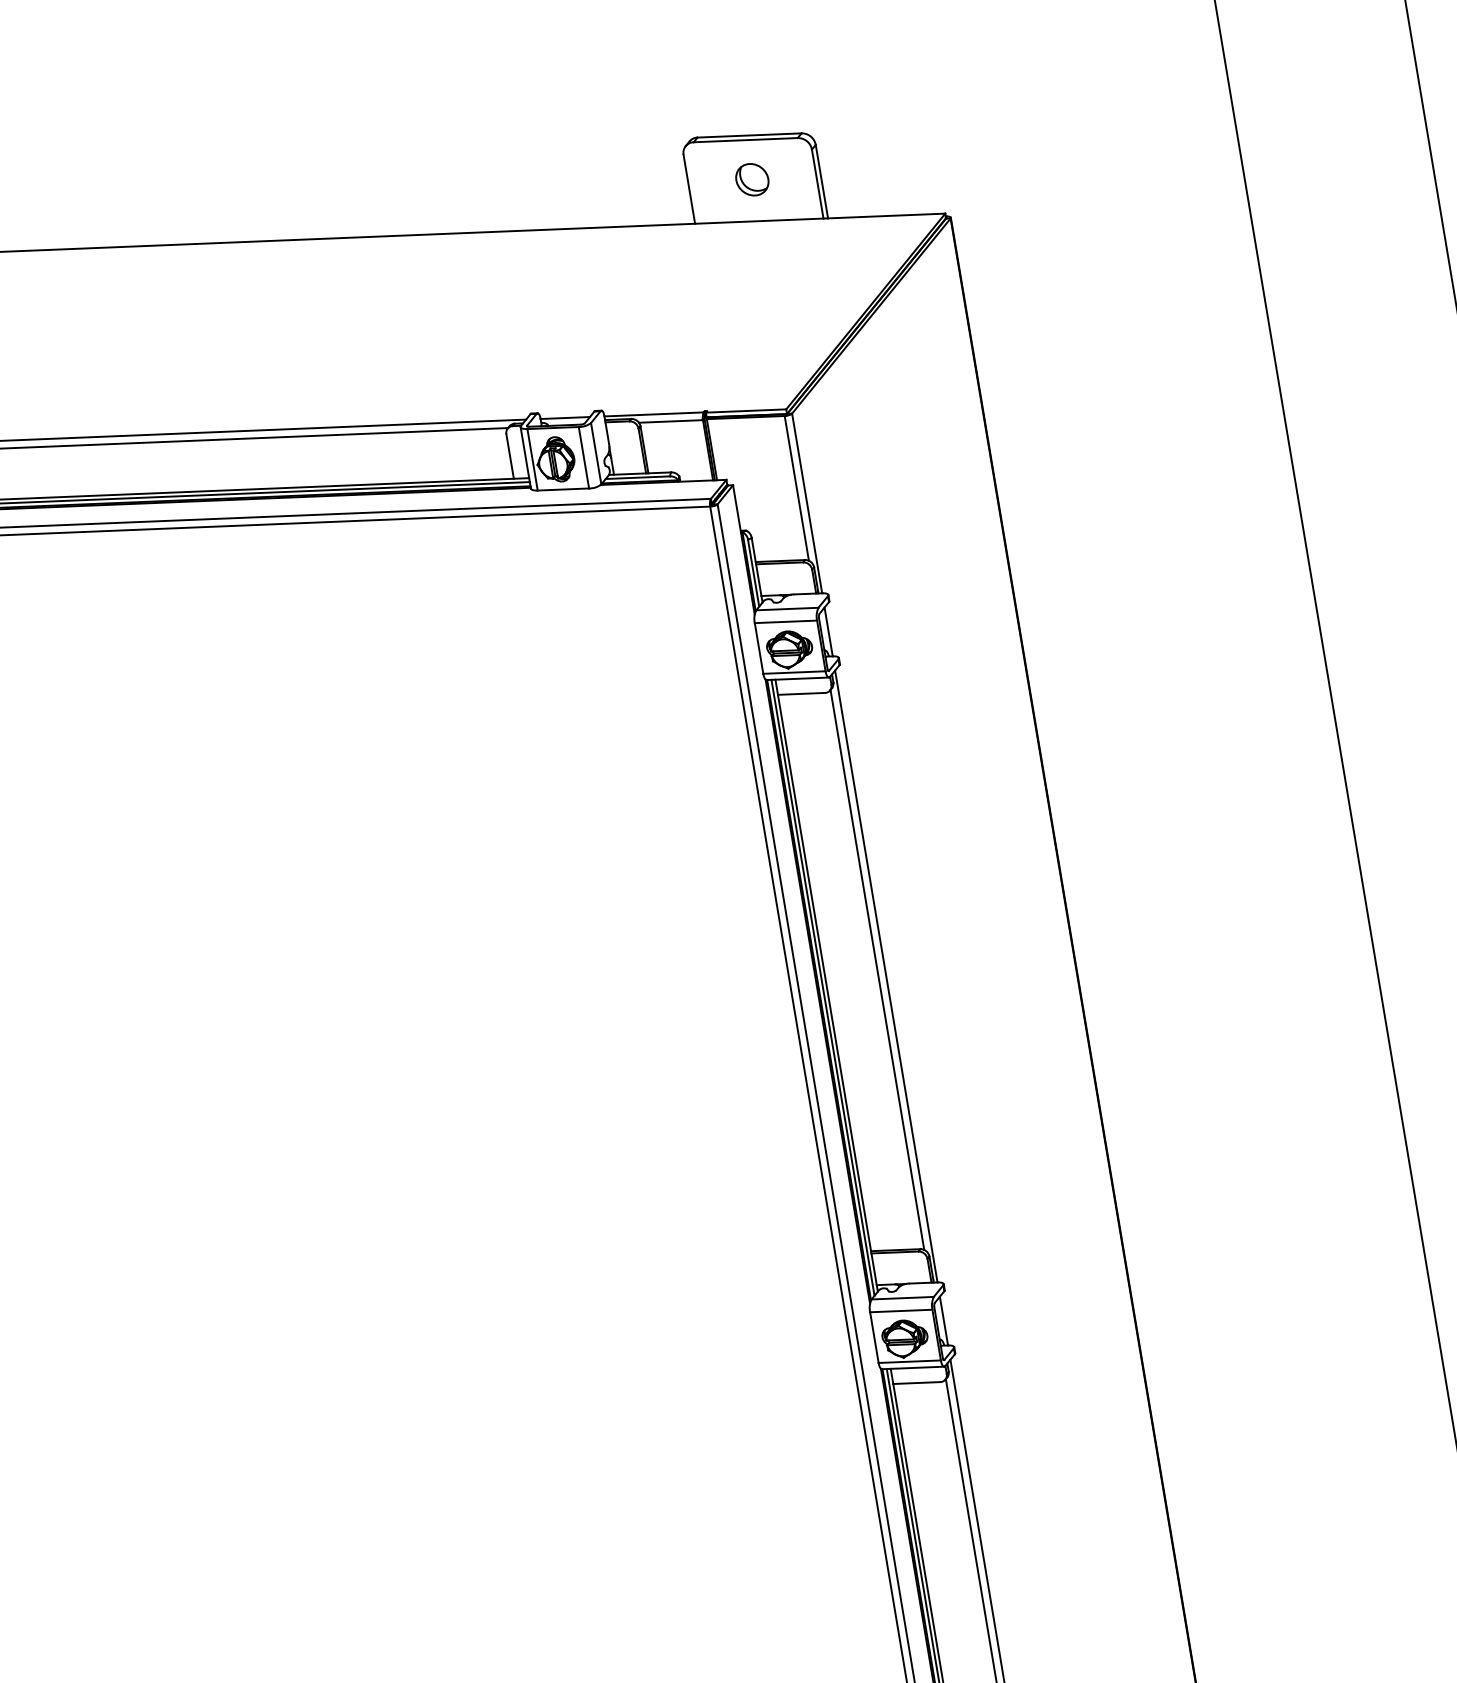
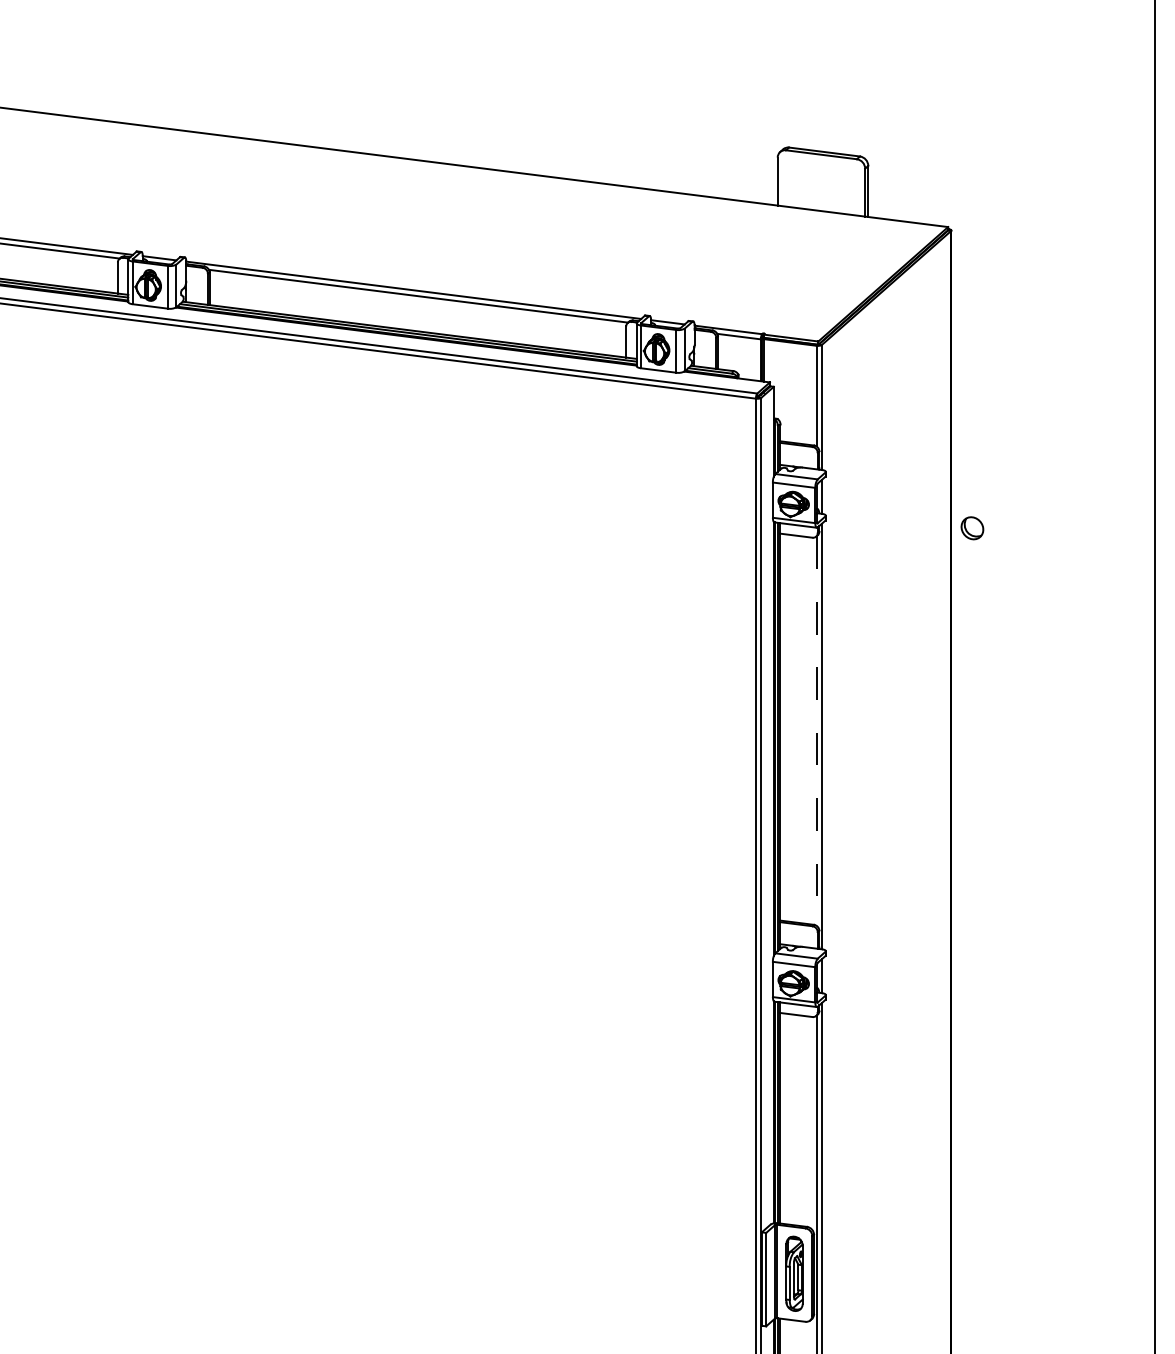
part: (752, 180) -> (972, 528), moved
line: (877, 970) -> (816, 731), solid -> dashed

